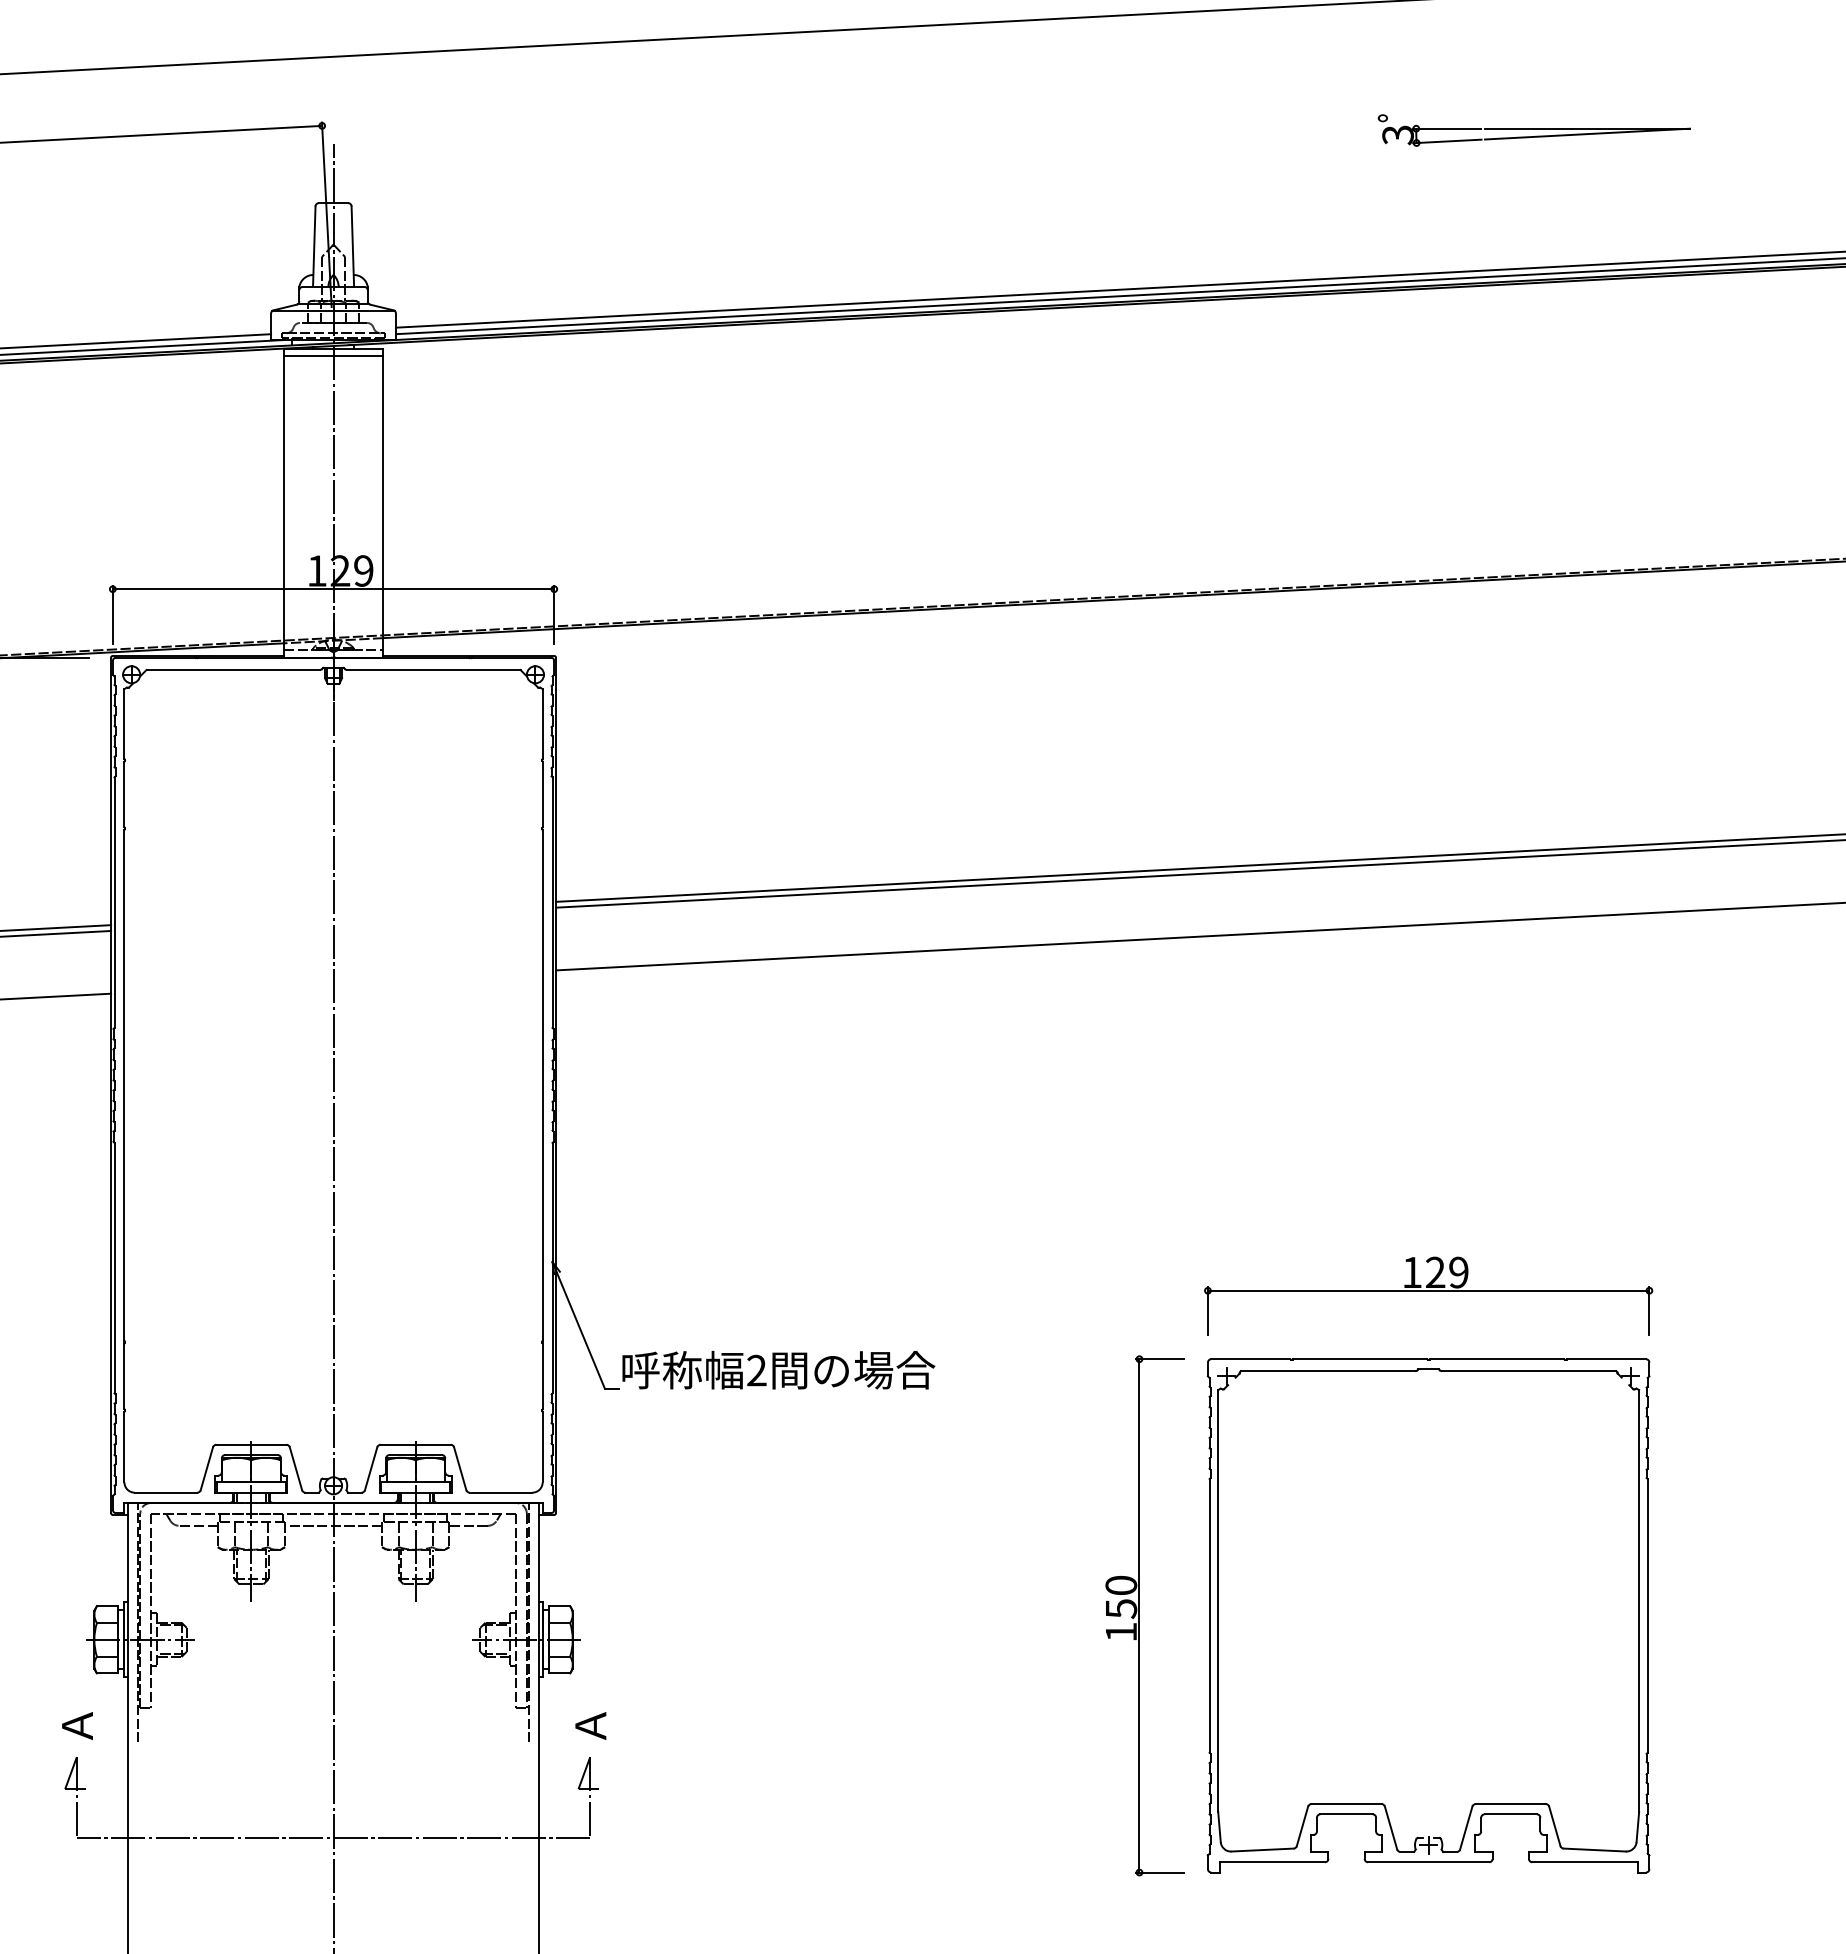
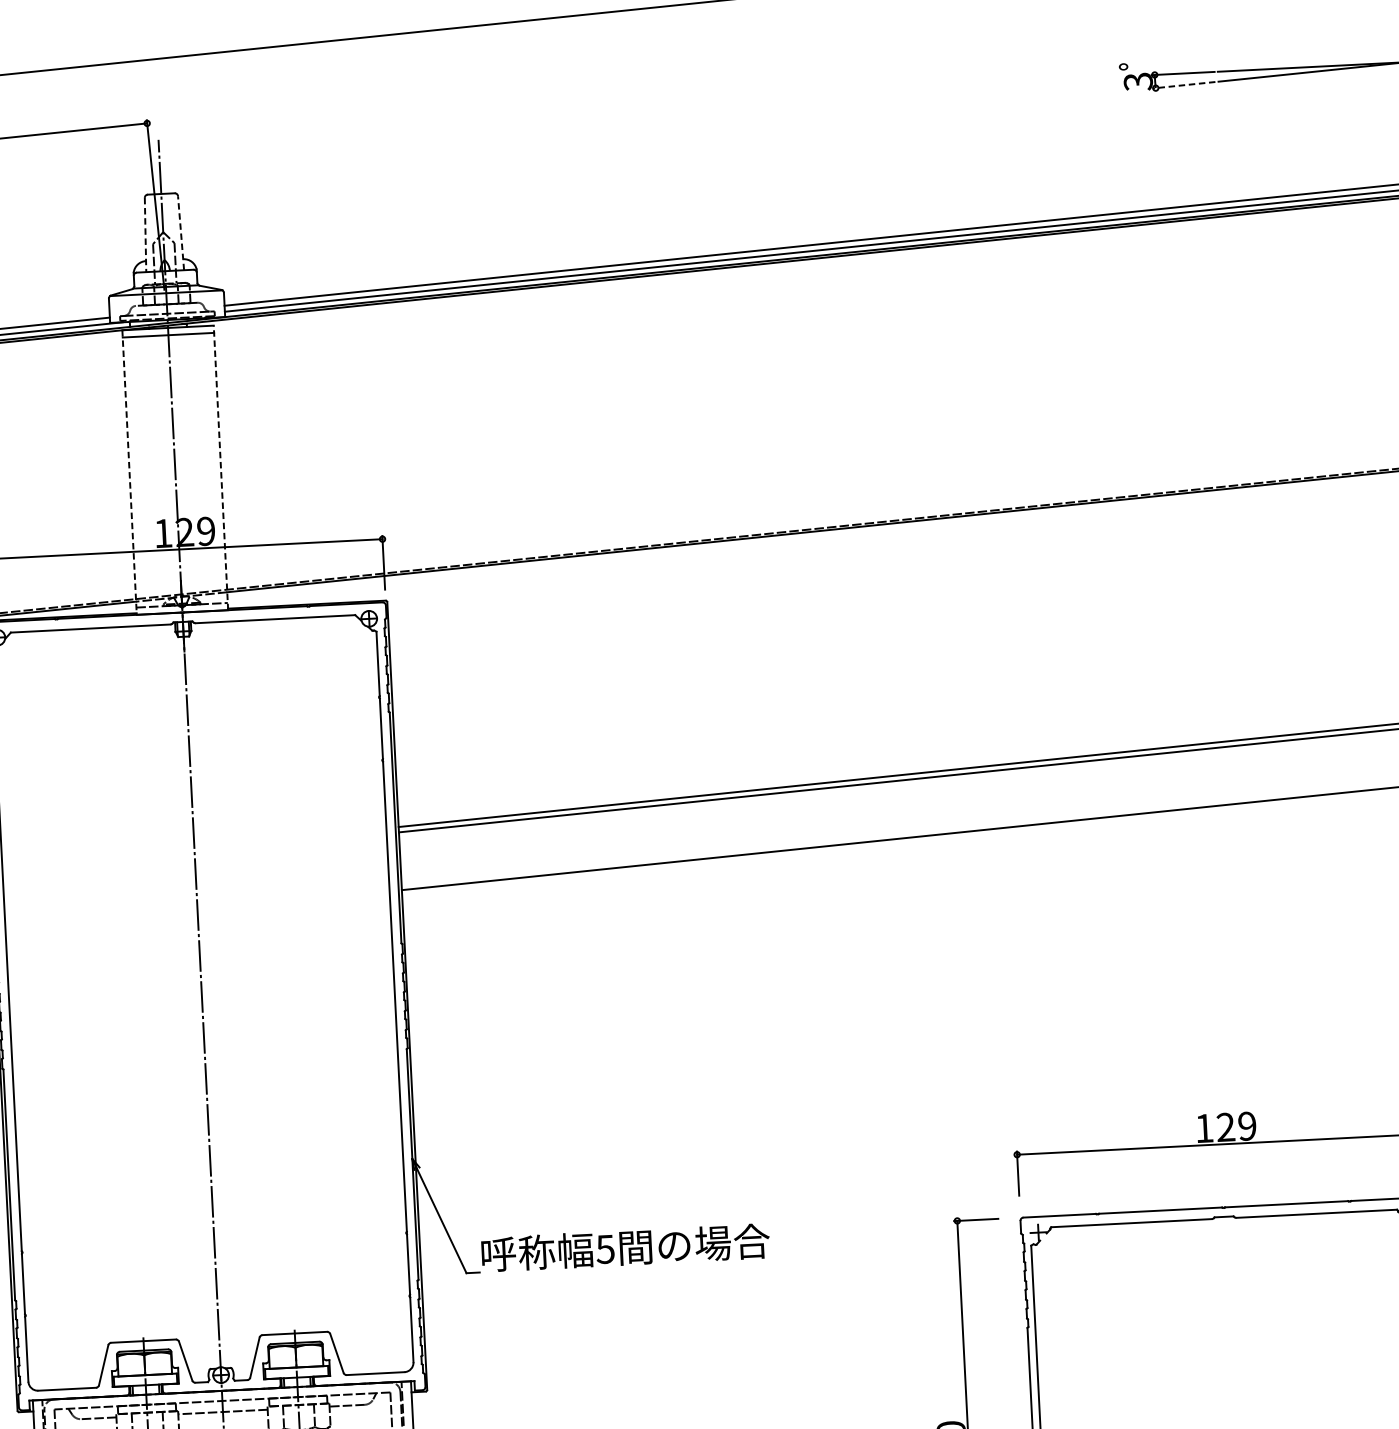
line: (1446, 141) -> (1183, 85), solid -> dashed
line: (352, 246) -> (180, 233), solid -> dashed
line: (314, 247) -> (145, 235), solid -> dashed
line: (283, 503) -> (129, 472), solid -> dashed
line: (383, 503) -> (221, 468), solid -> dashed
text: (756, 1370) -> (605, 1249), 2 -> 5

